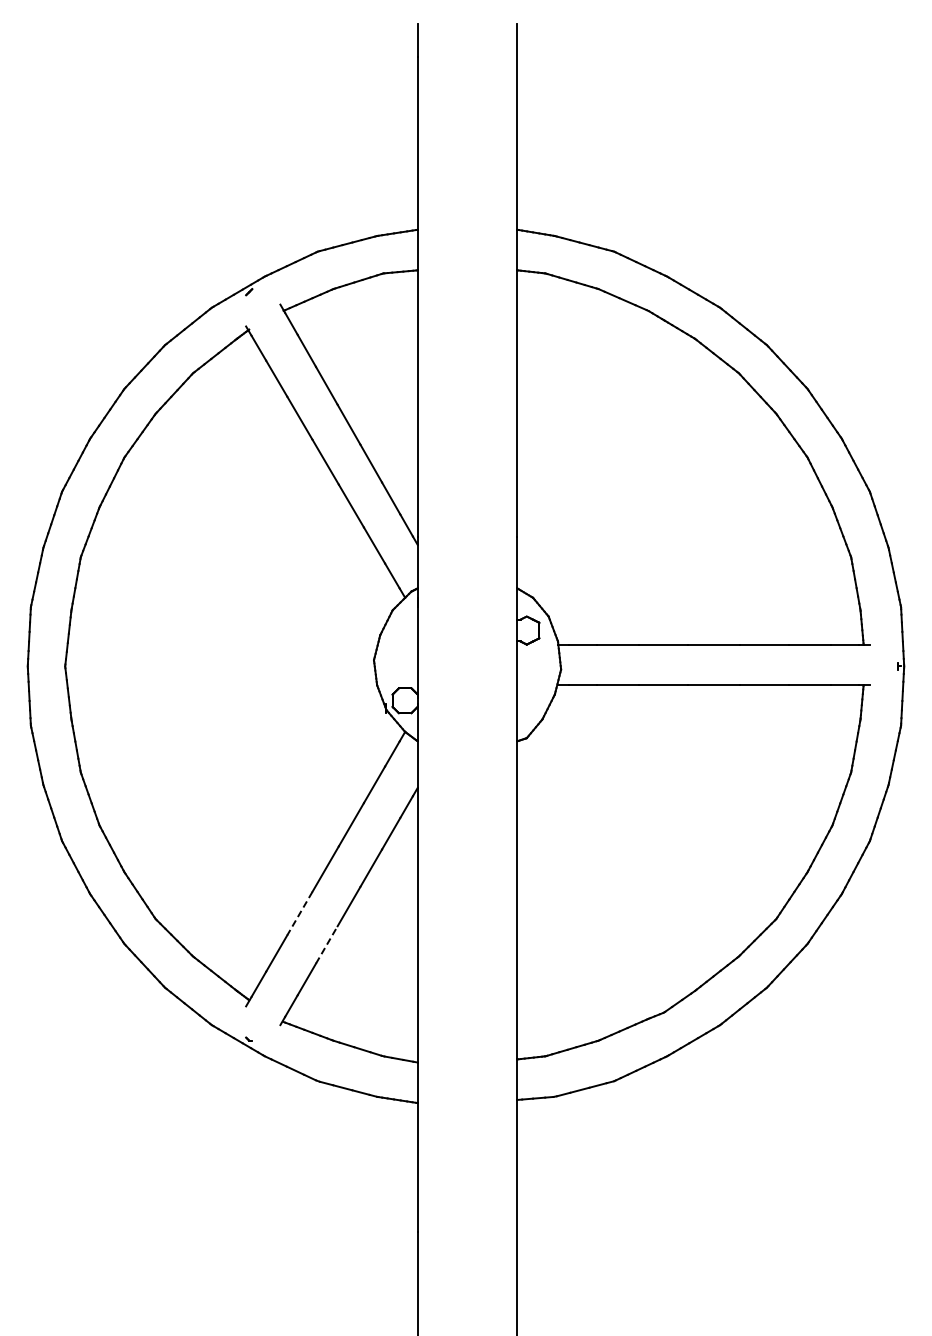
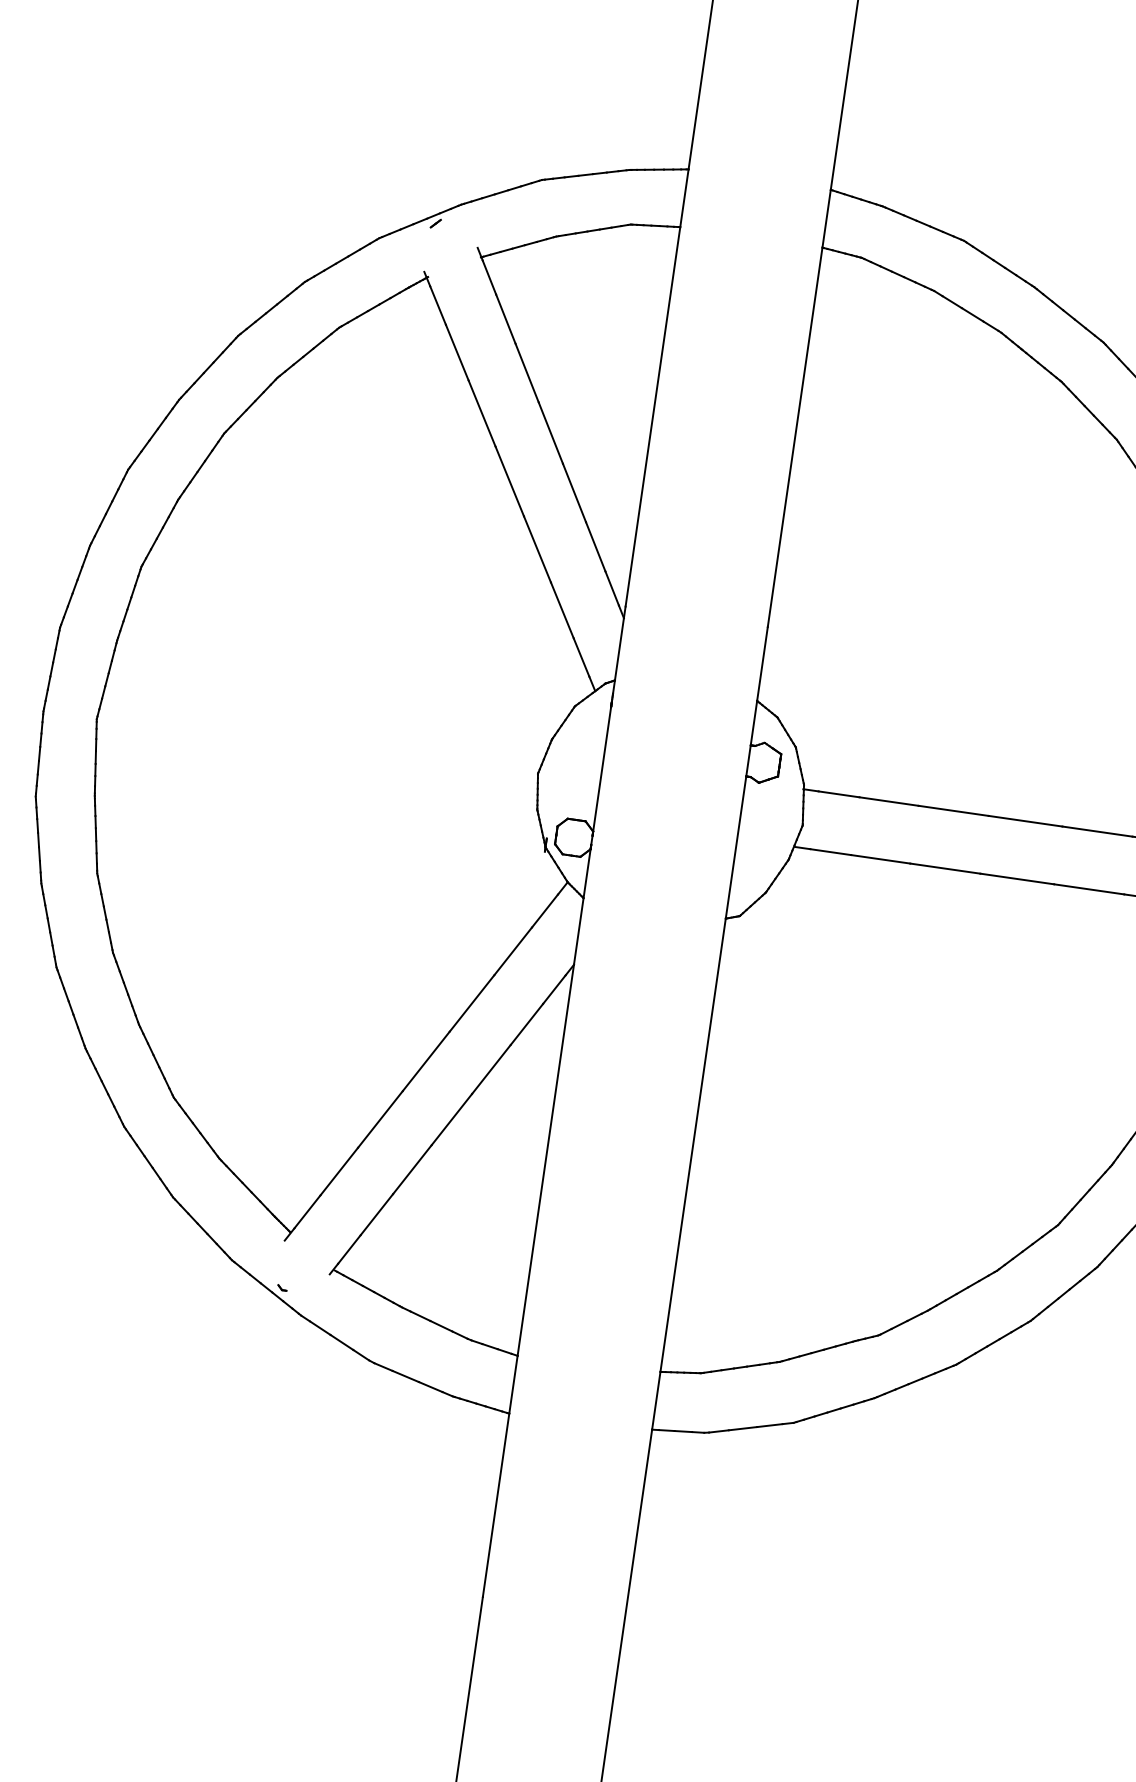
line: (299, 913) -> (379, 1119), dashed -> solid
line: (326, 944) -> (411, 1168), dashed -> solid

